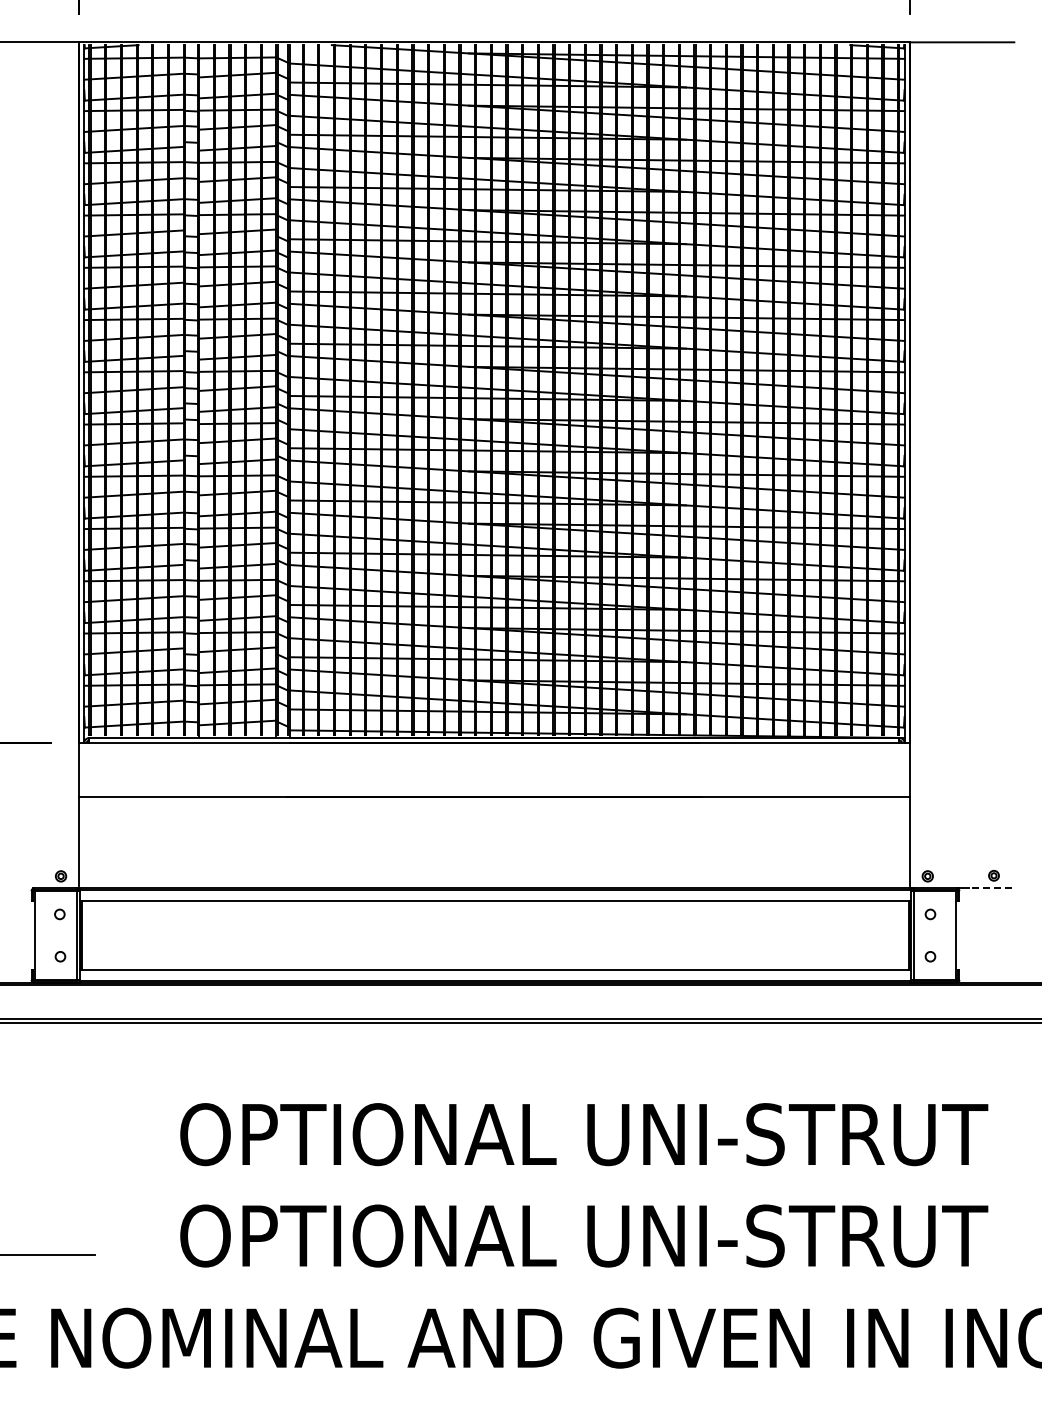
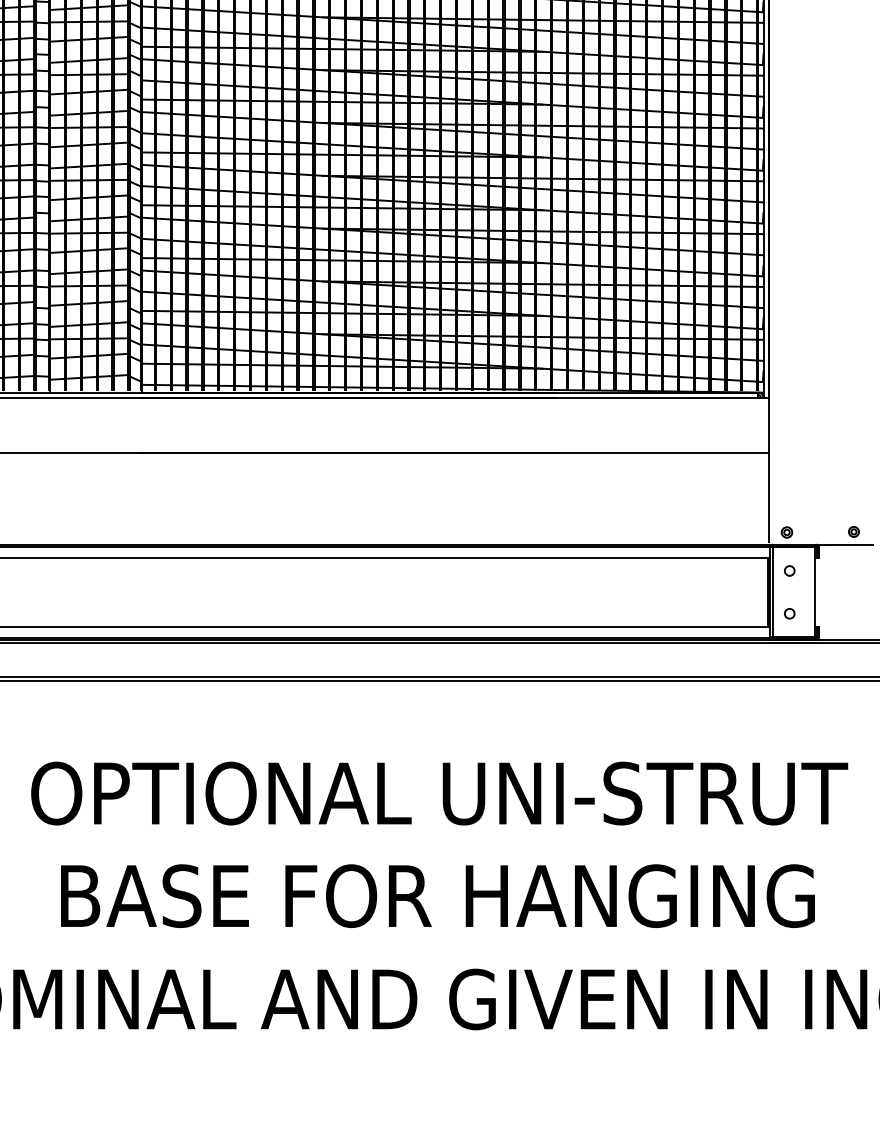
line: (990, 888) -> (850, 544), dashed -> solid
text: (584, 1235) -> (439, 895), OPTIONAL UNI-STRUT -> BASE FOR HANGING

